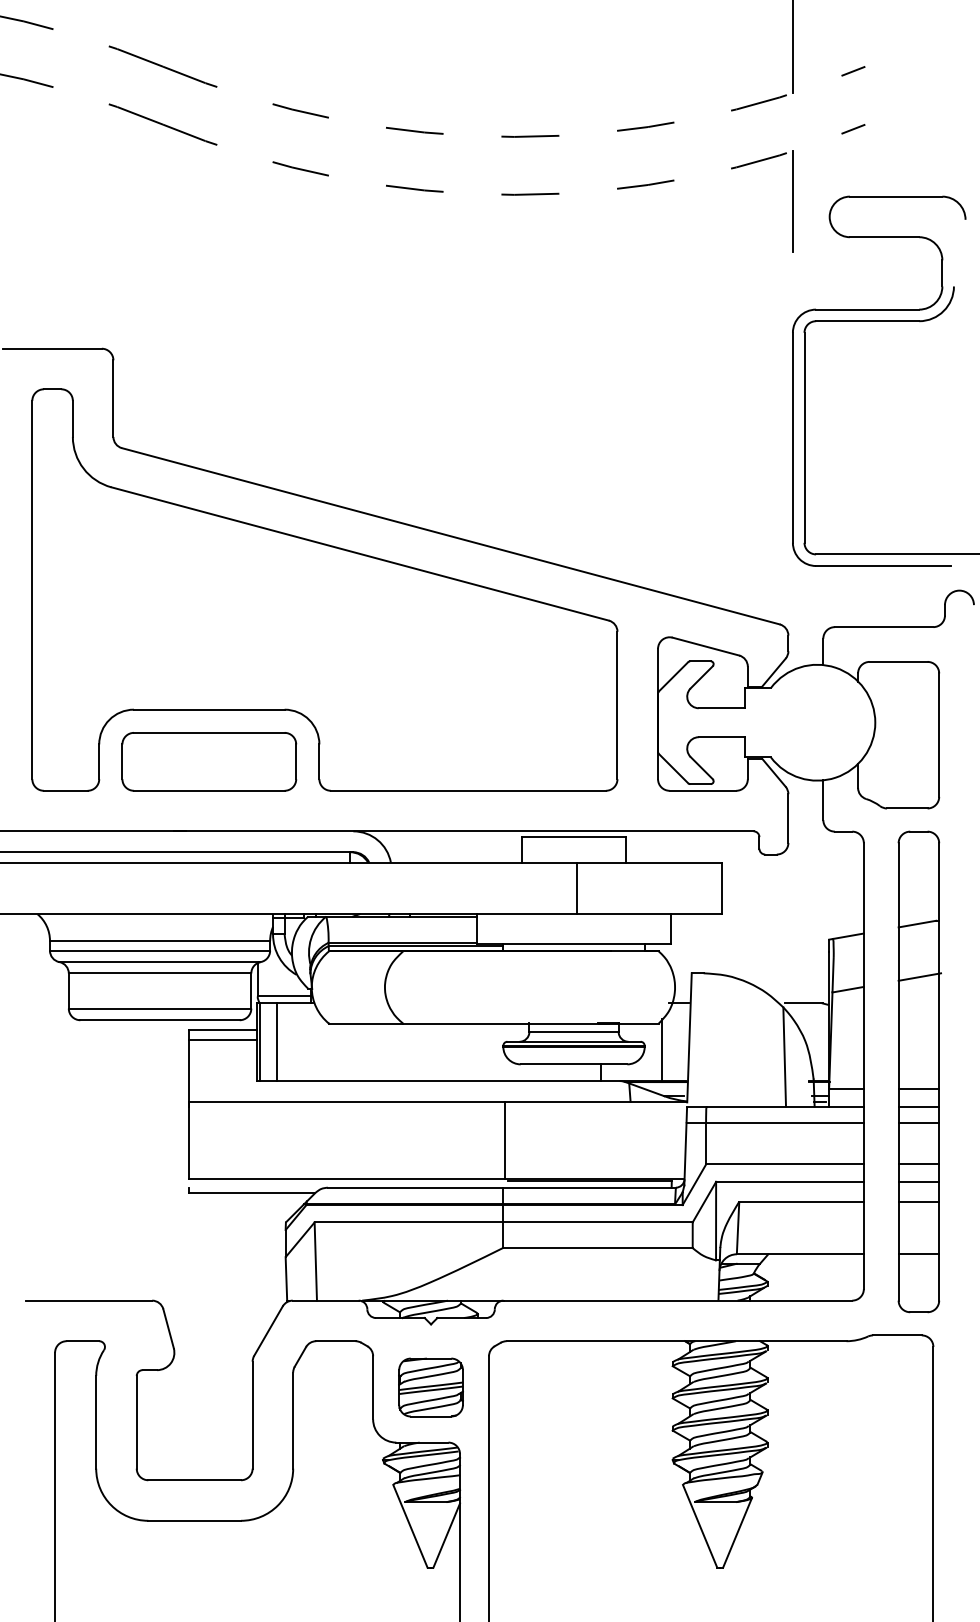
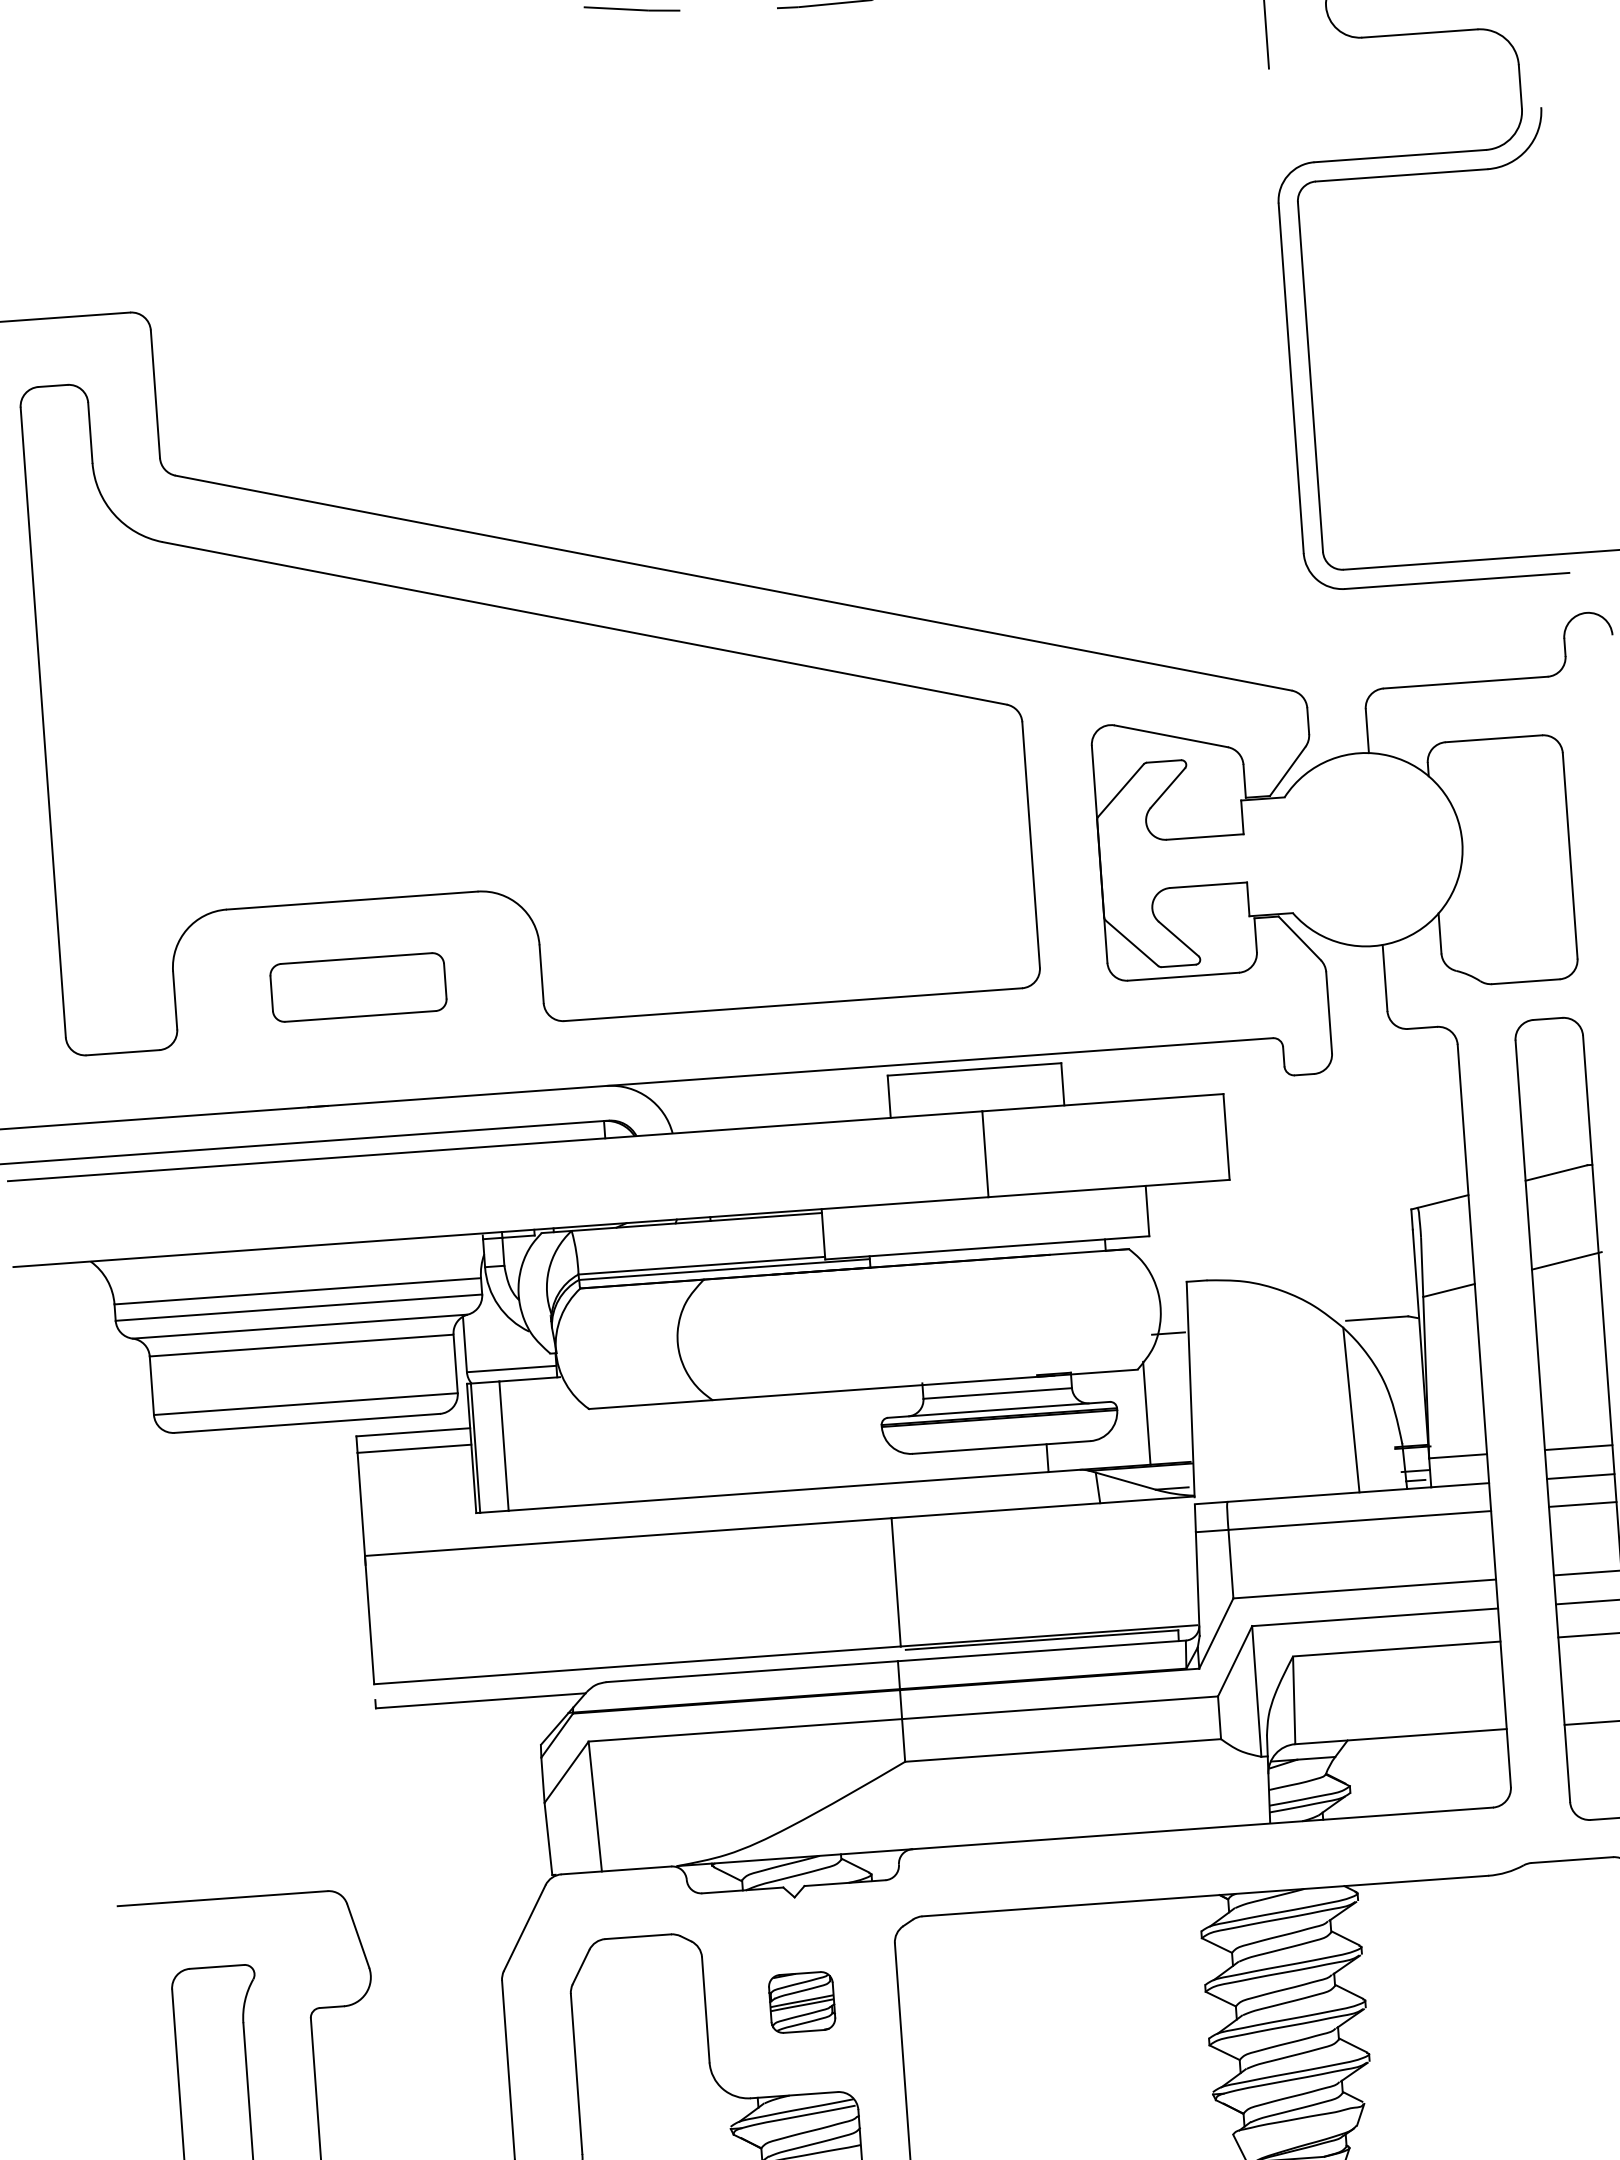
part: (209, 761) -> (358, 986), size x0.6
part: (430, 1387) -> (801, 2002), size x0.6

